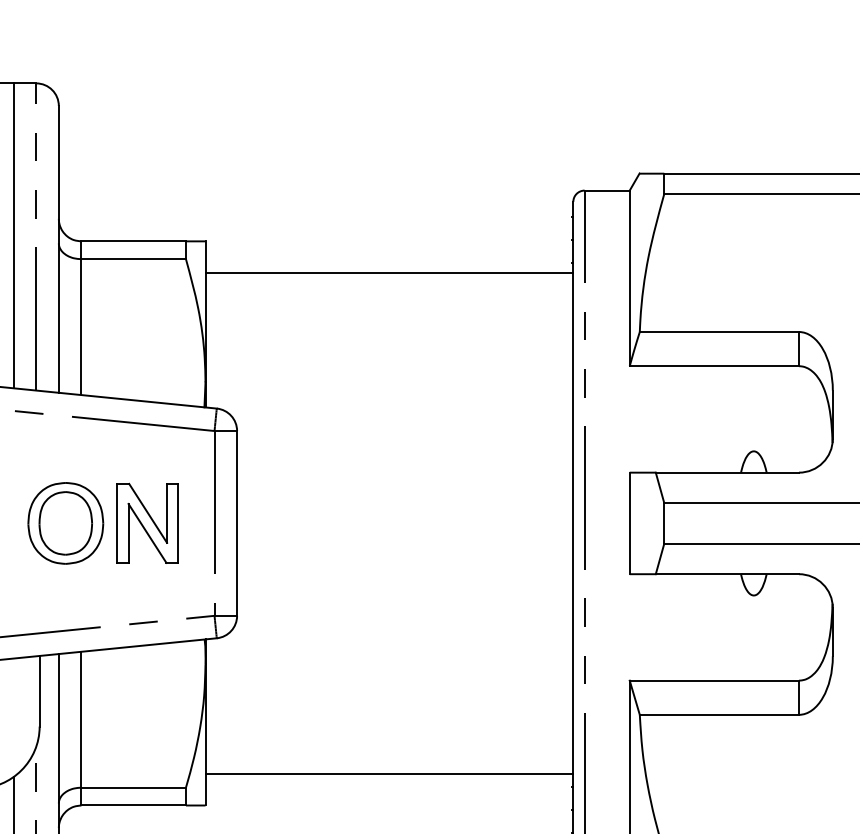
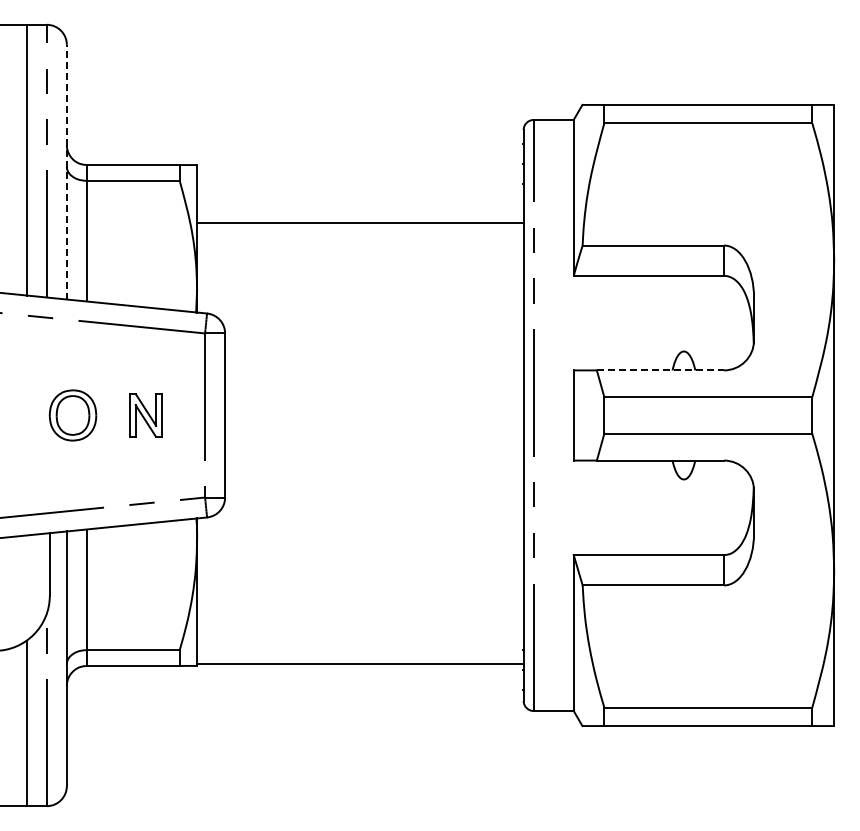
line: (58, 248) -> (66, 171), solid -> dashed
line: (389, 273) -> (360, 223), moved
line: (727, 472) -> (660, 370), solid -> dashed
part: (65, 523) -> (72, 415), size x0.7
part: (147, 523) -> (145, 415), size x0.6
line: (389, 773) -> (360, 663), moved

